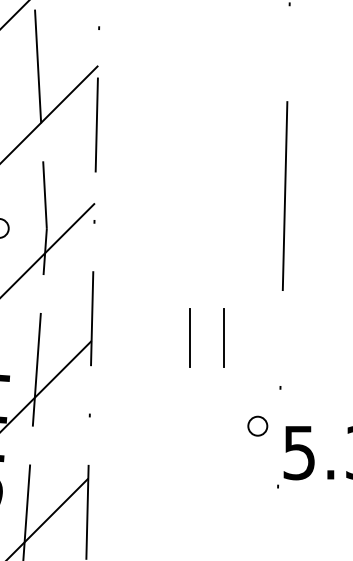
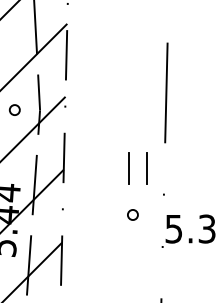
part: (190, 338) -> (129, 168), moved
circle: (256, 425) -> (132, 214), moved

